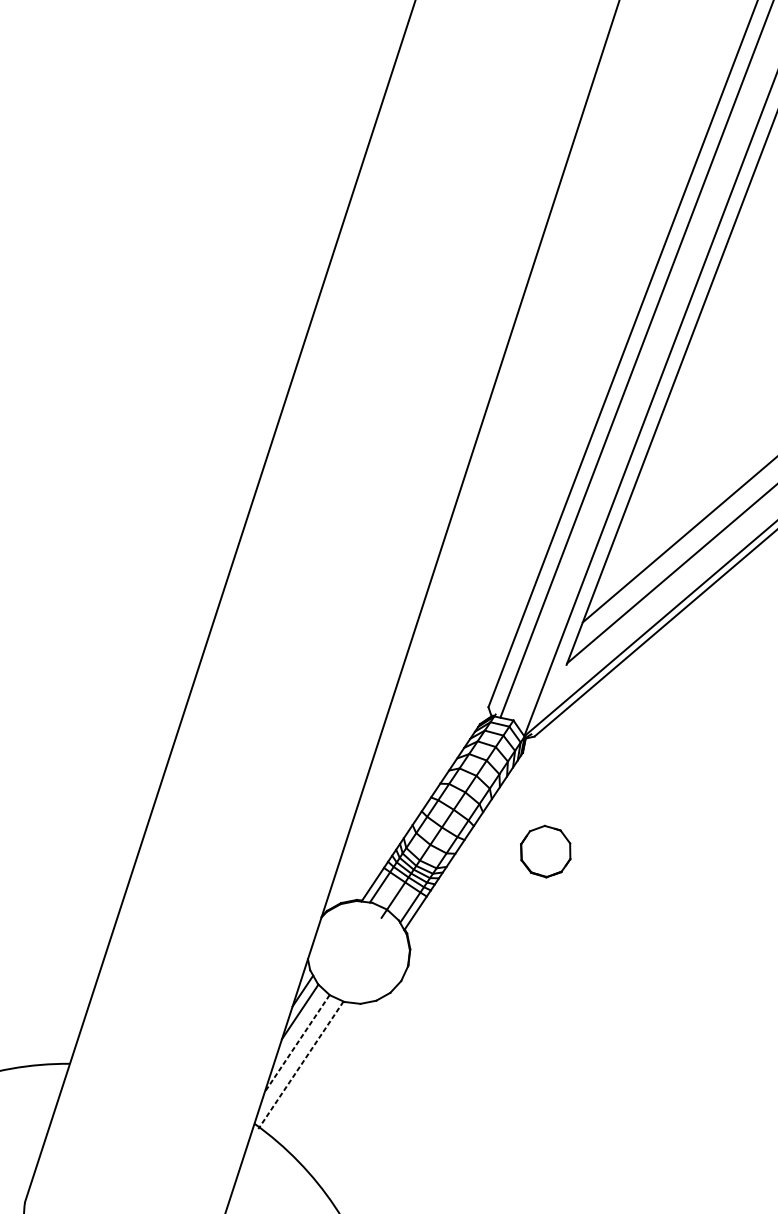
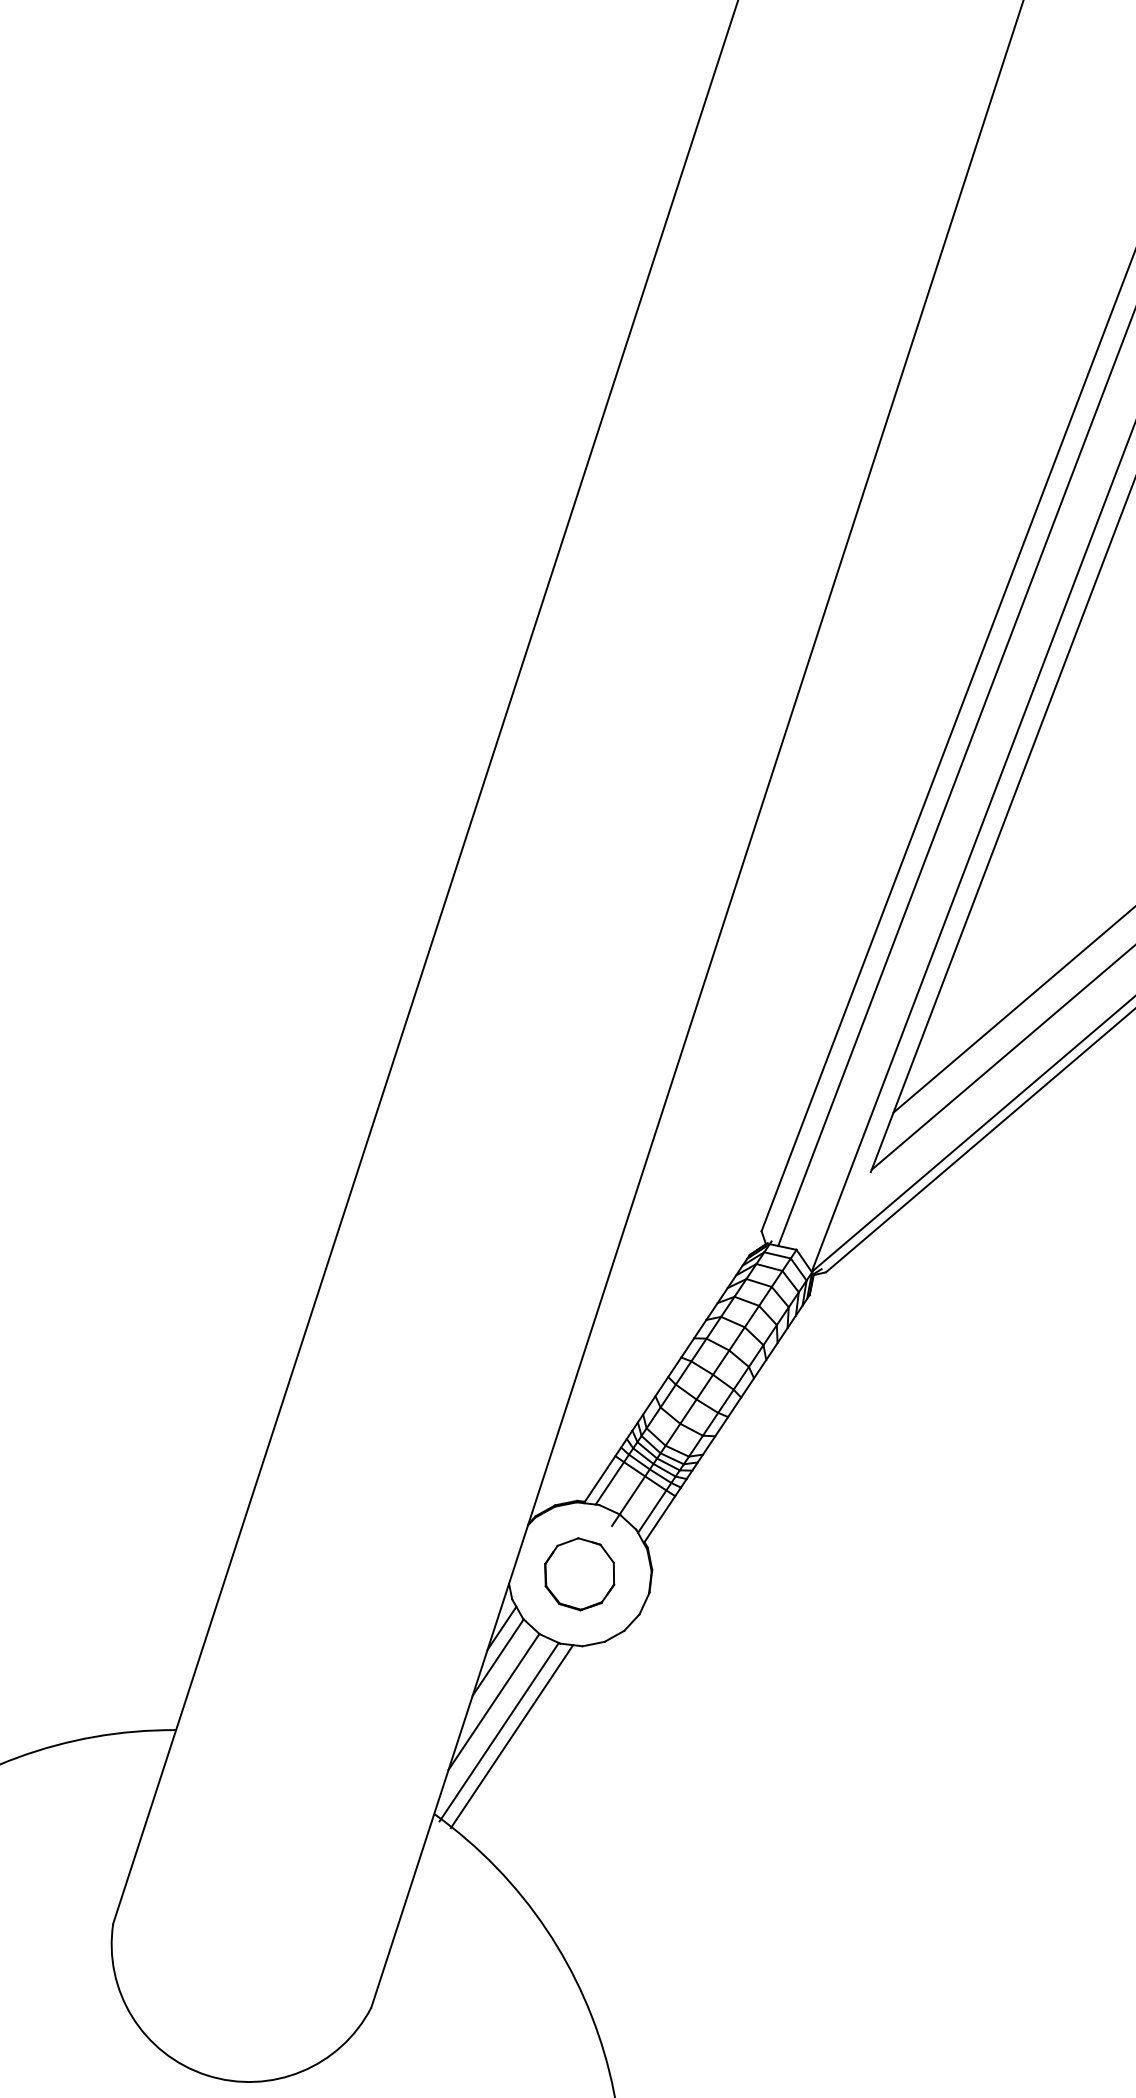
part: (545, 851) -> (579, 1574), moved
line: (296, 1043) -> (493, 1701), dashed -> solid
line: (300, 1065) -> (498, 1732), dashed -> solid
line: (309, 1068) -> (511, 1736), added

